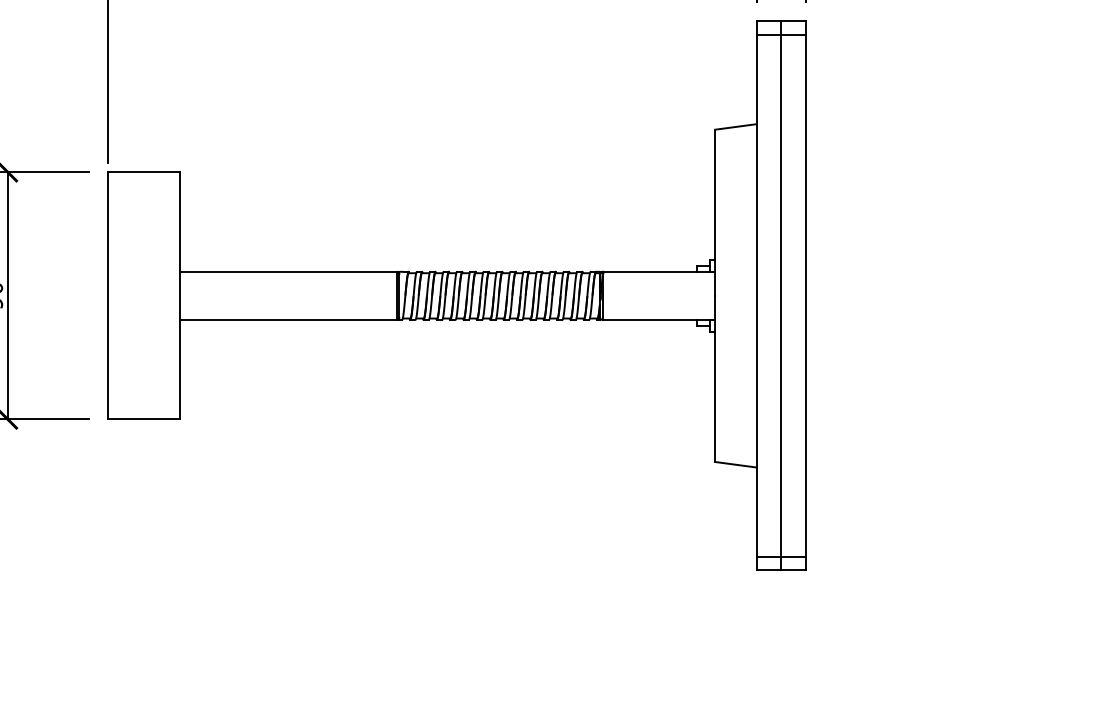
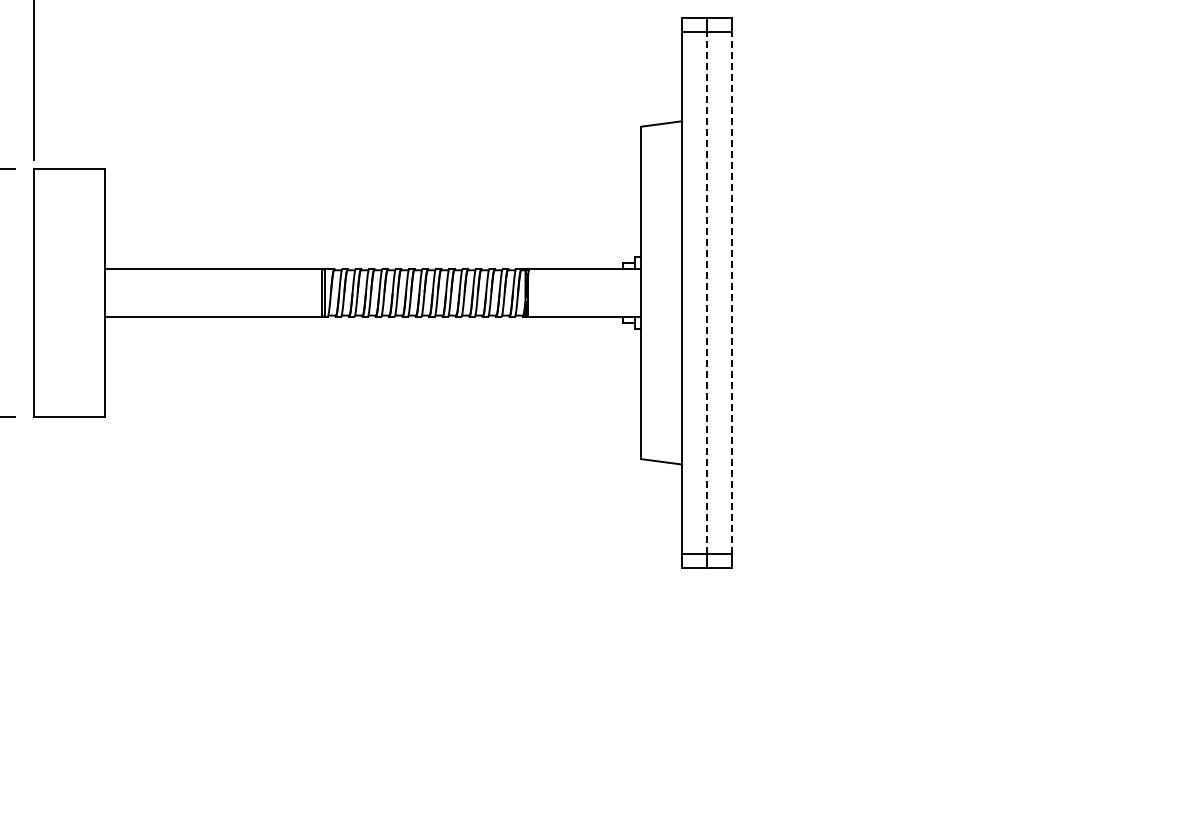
line: (780, 295) -> (706, 292), solid -> dashed
line: (805, 295) -> (731, 292), solid -> dashed

